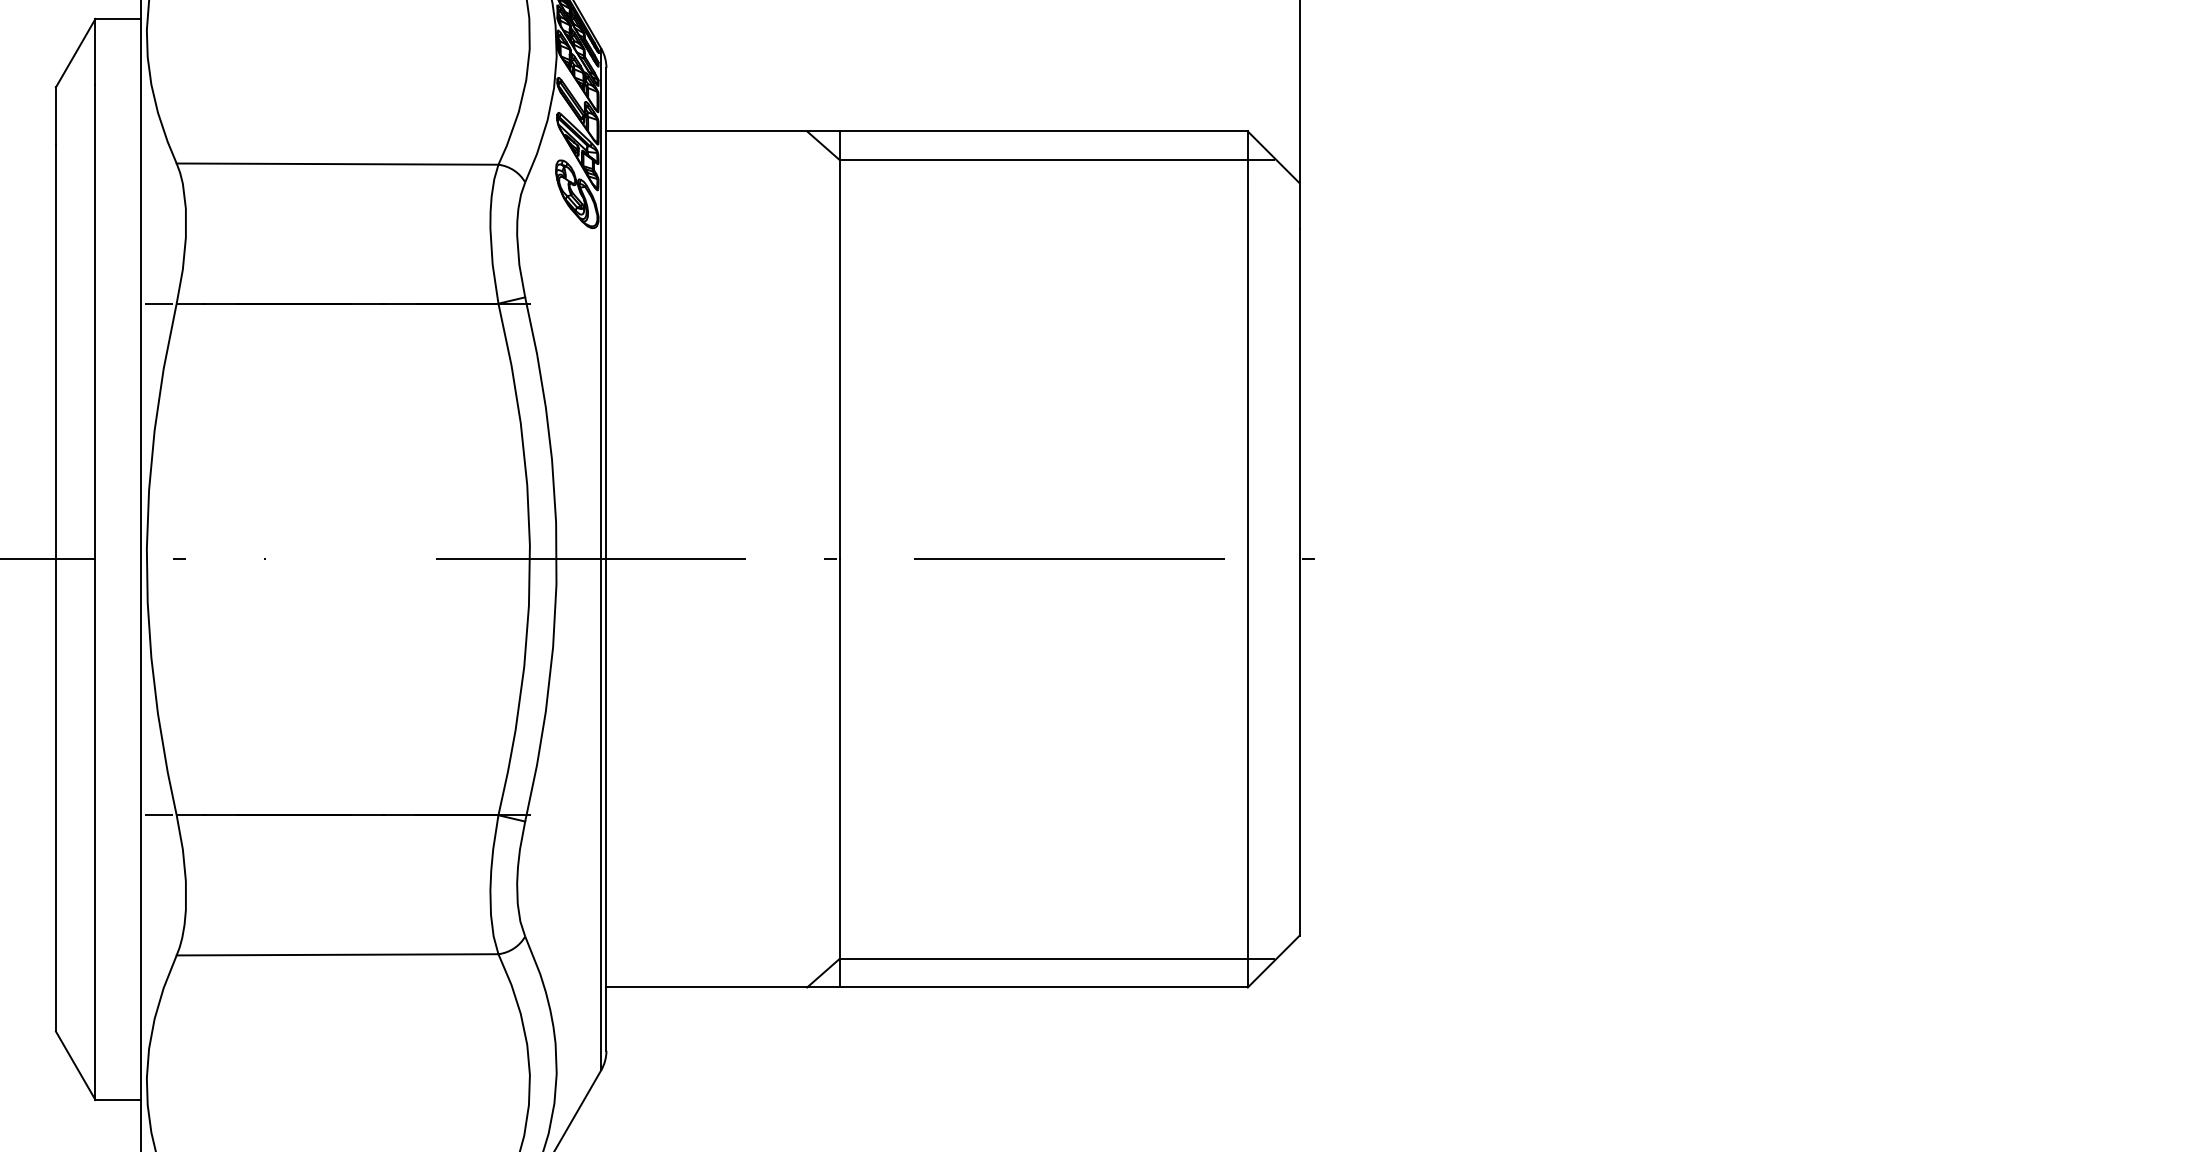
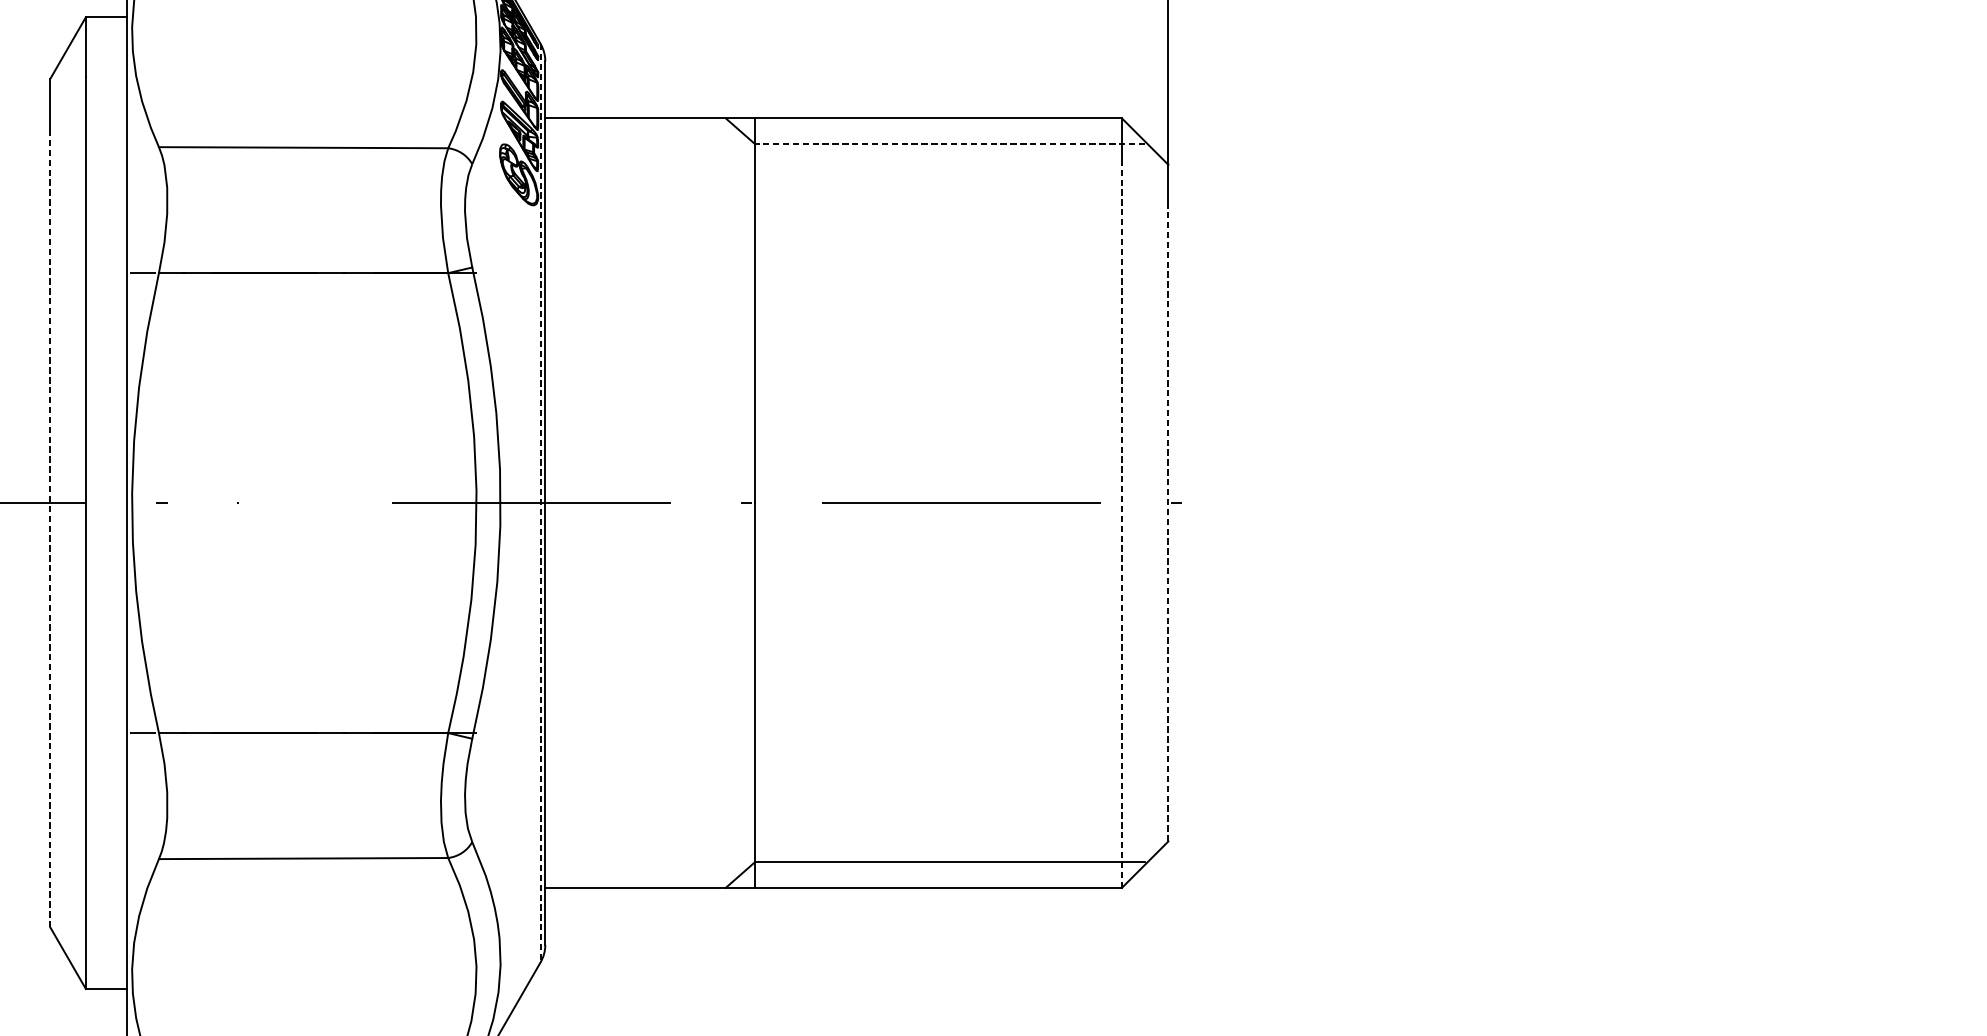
line: (1056, 160) -> (949, 144), solid -> dashed
line: (601, 559) -> (540, 503), solid -> dashed
line: (1299, 582) -> (1168, 523), solid -> dashed
line: (1247, 585) -> (1121, 526), solid -> dashed
line: (55, 587) -> (49, 528), solid -> dashed

